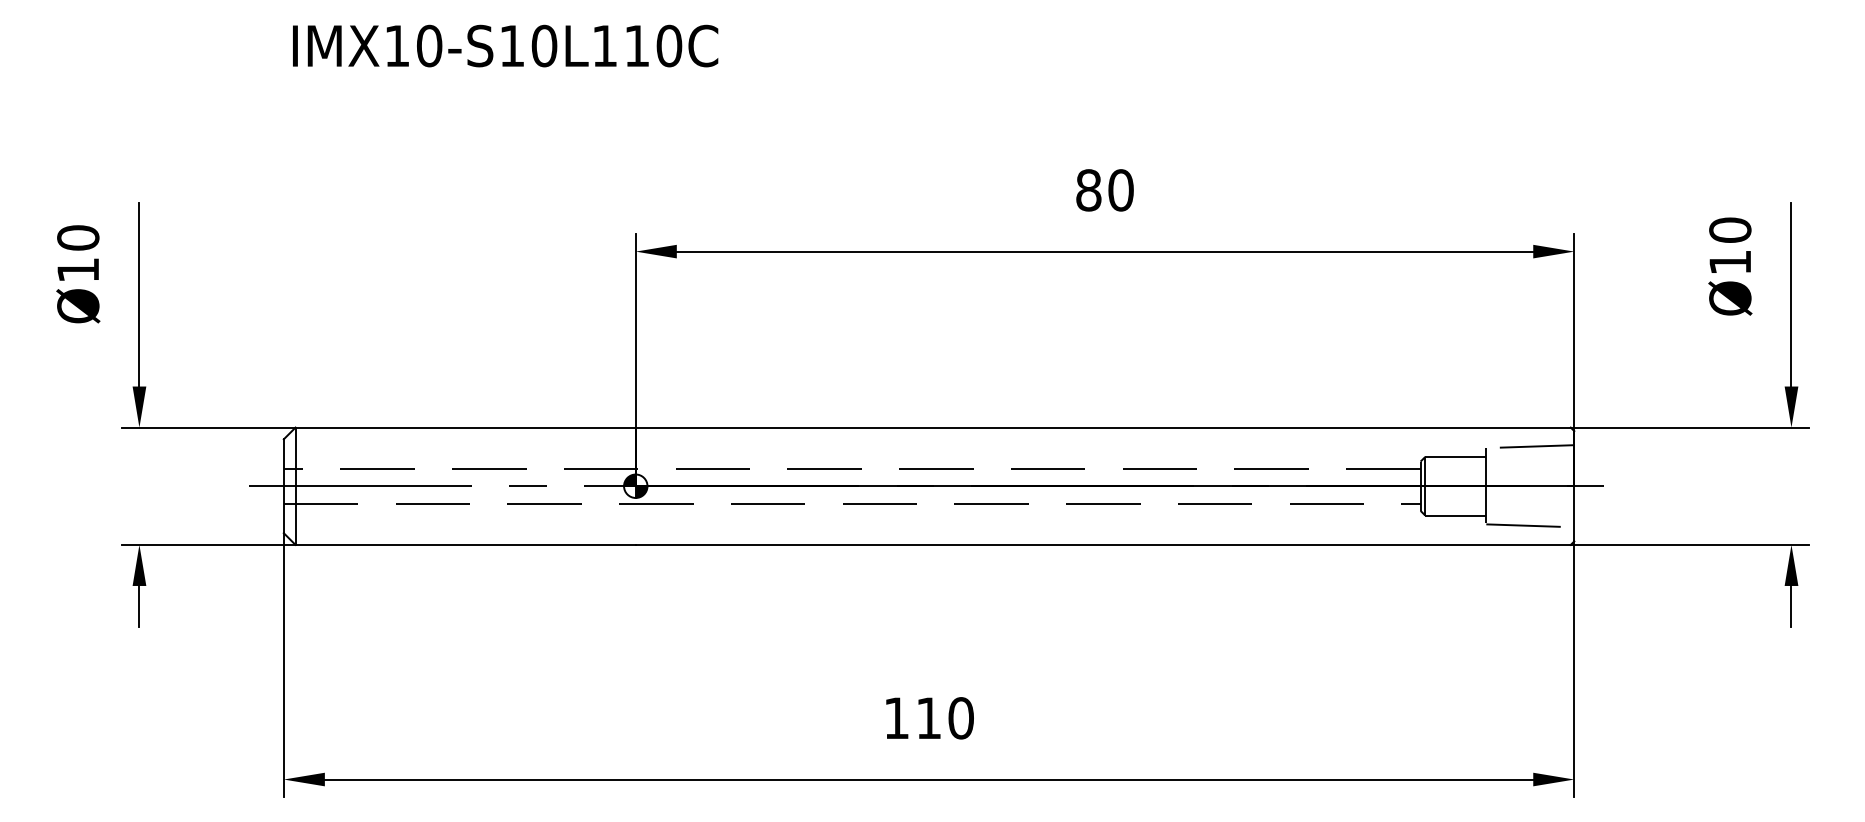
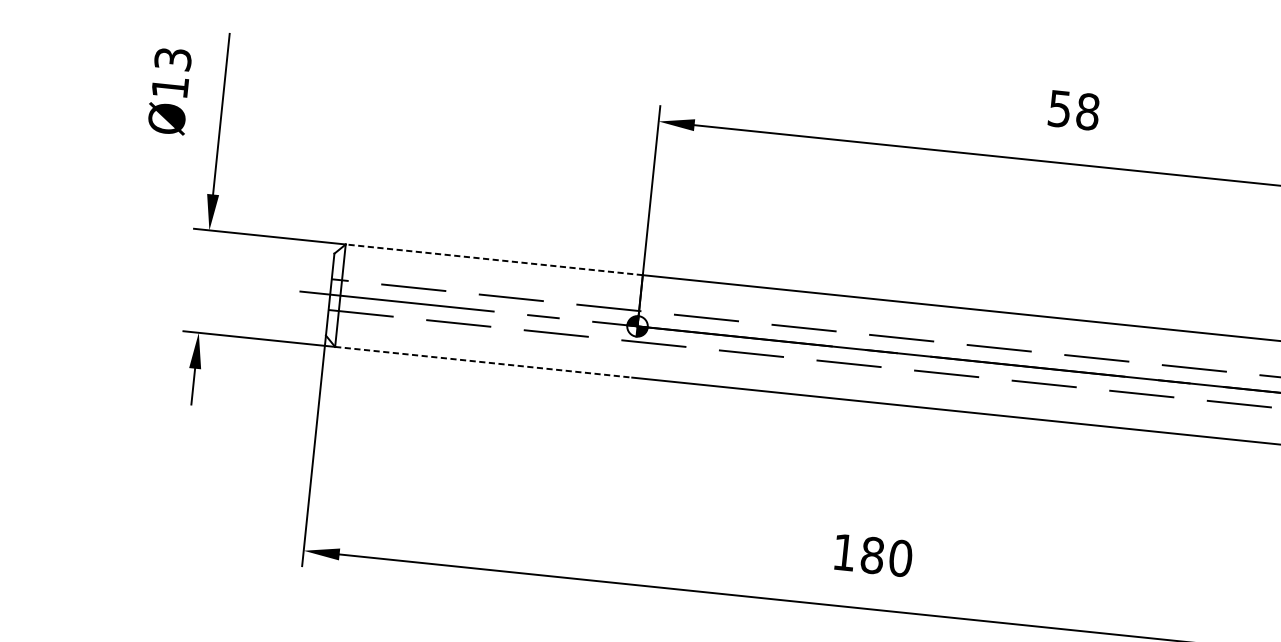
text: (1104, 190) -> (1073, 110), 80 -> 58
text: (78, 237) -> (173, 58), Ø10 -> Ø13
line: (465, 427) -> (494, 259), solid -> dashed
line: (466, 544) -> (484, 361), solid -> dashed
text: (928, 718) -> (872, 555), 110 -> 180

